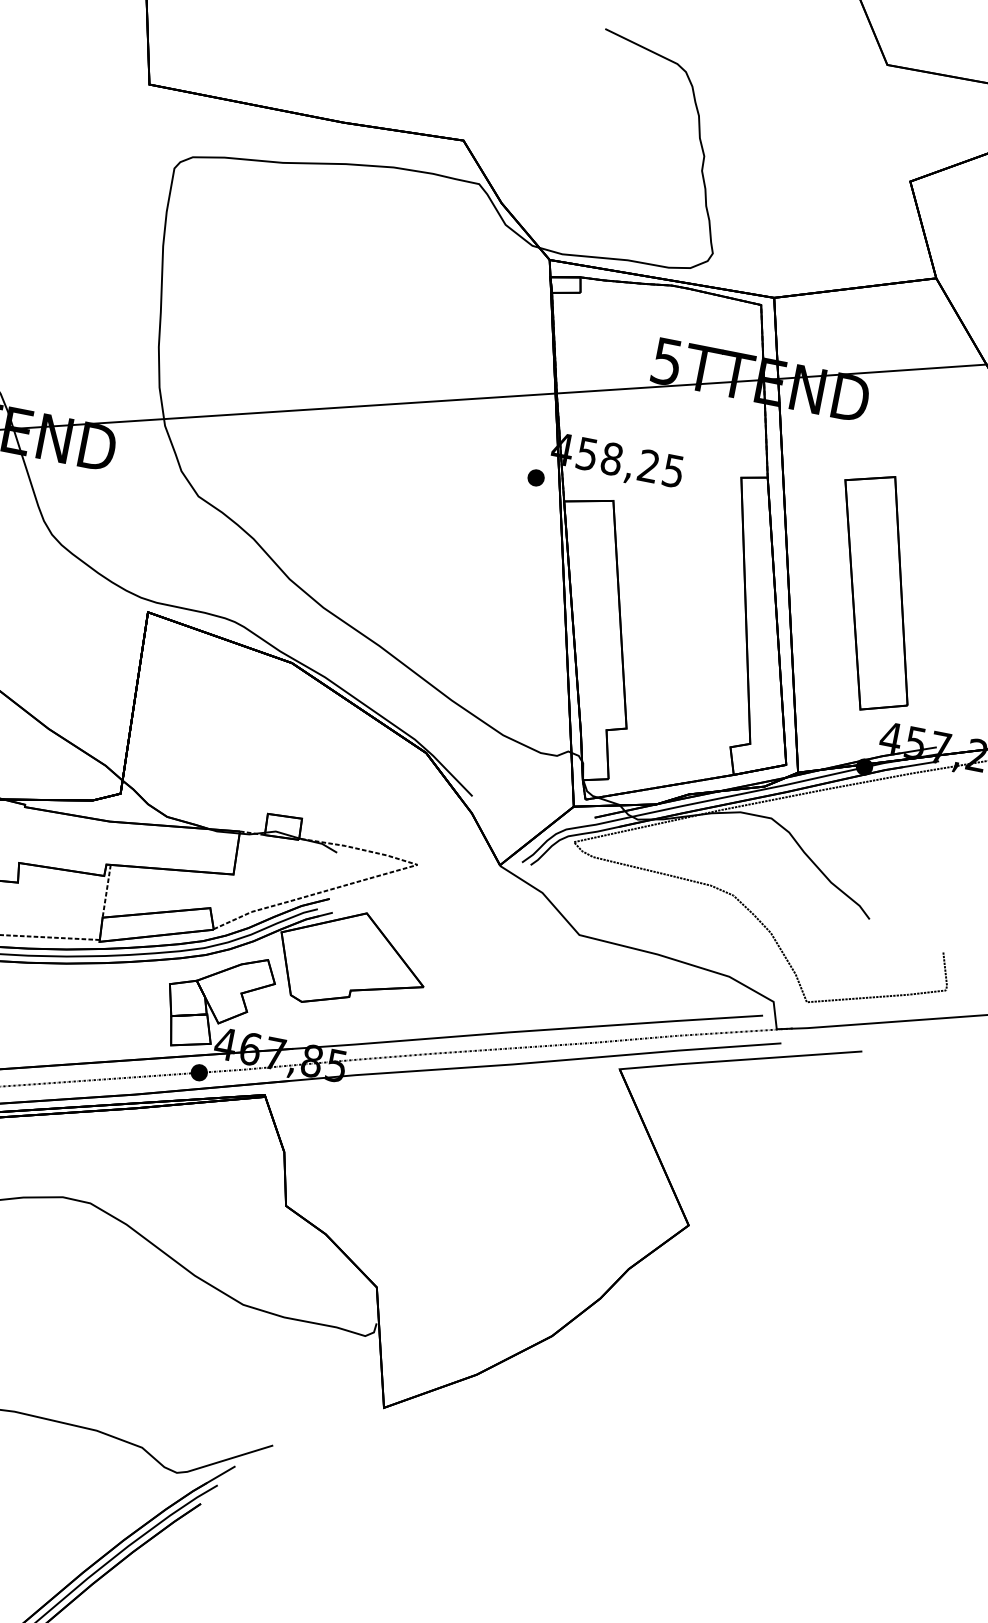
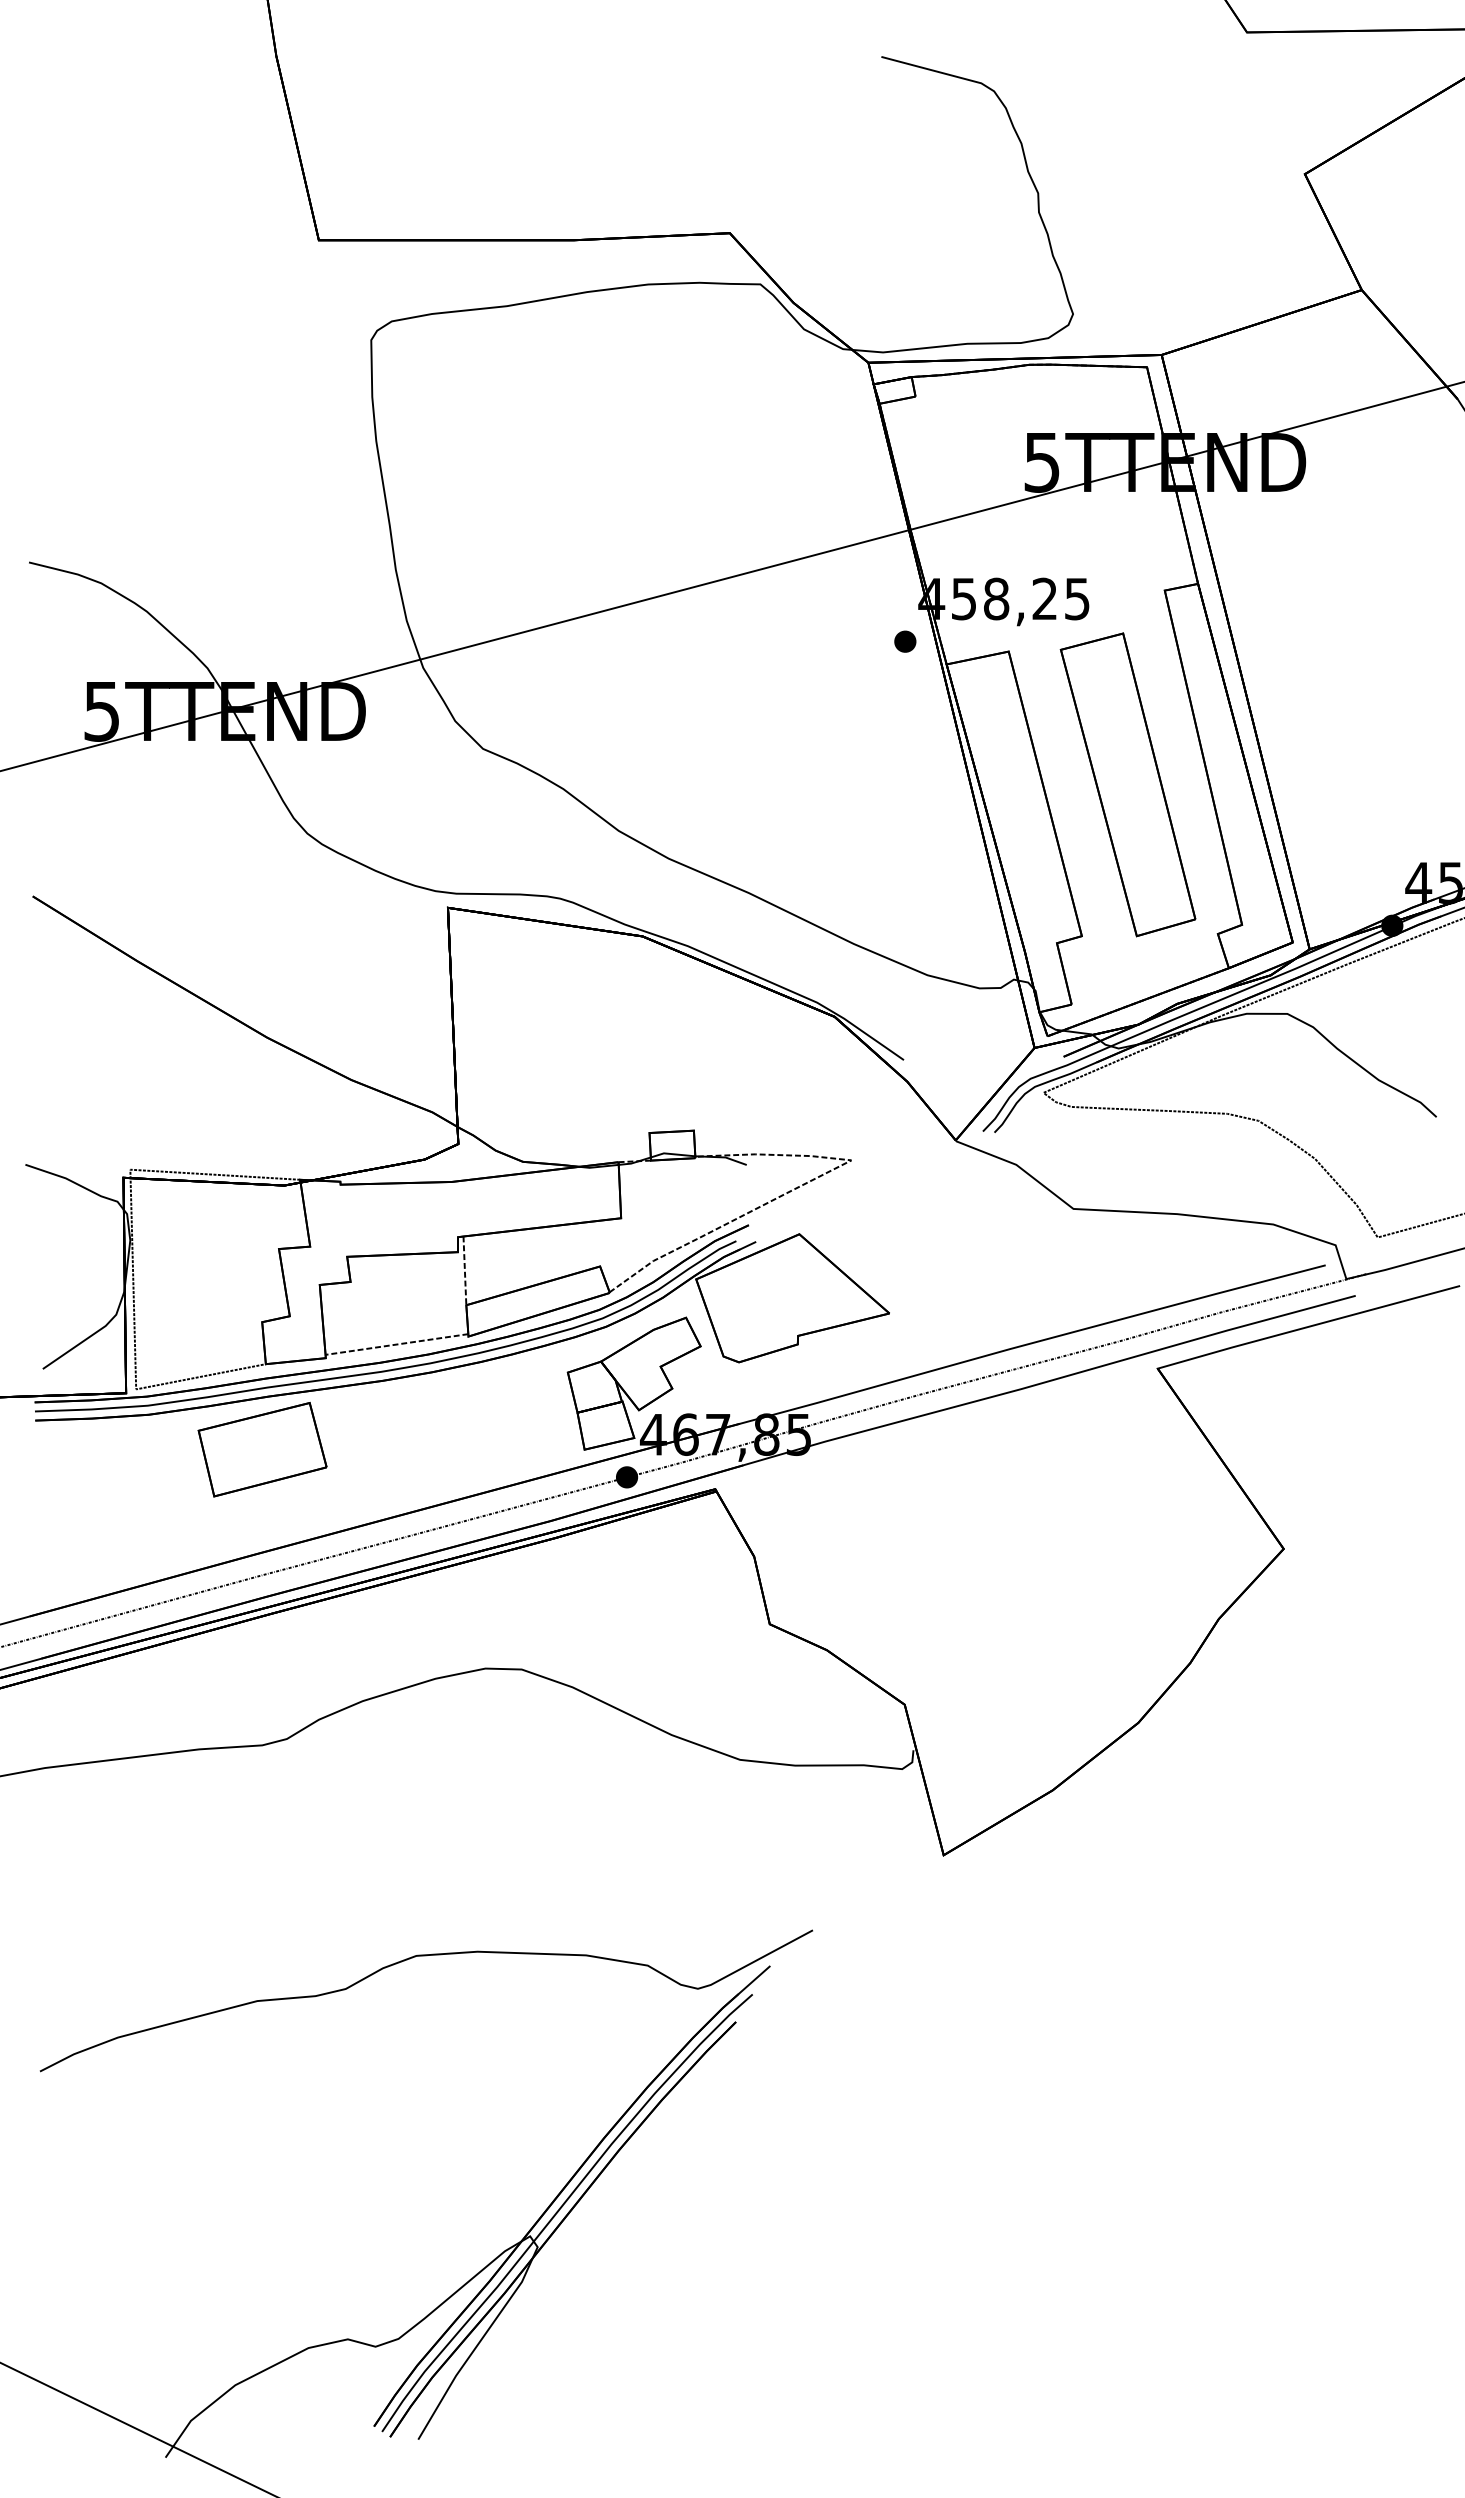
part: (875, 592) -> (1127, 784), moved

